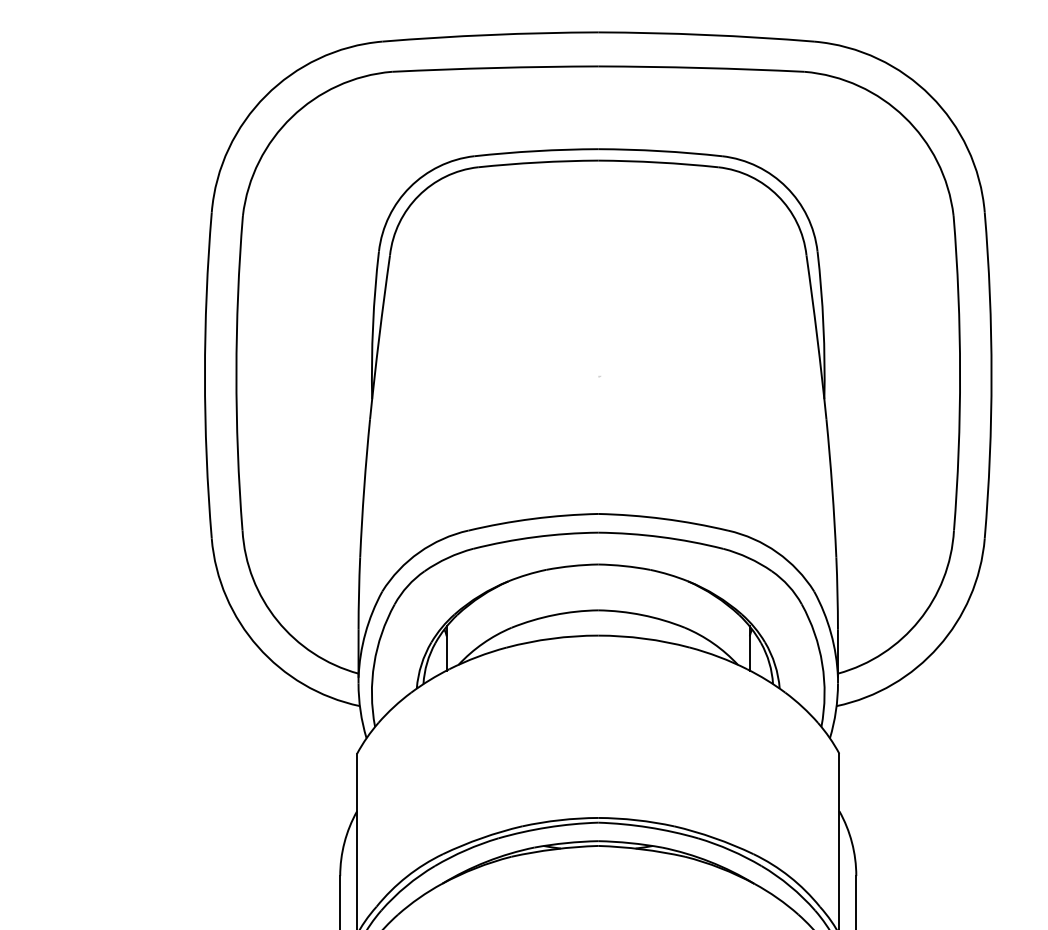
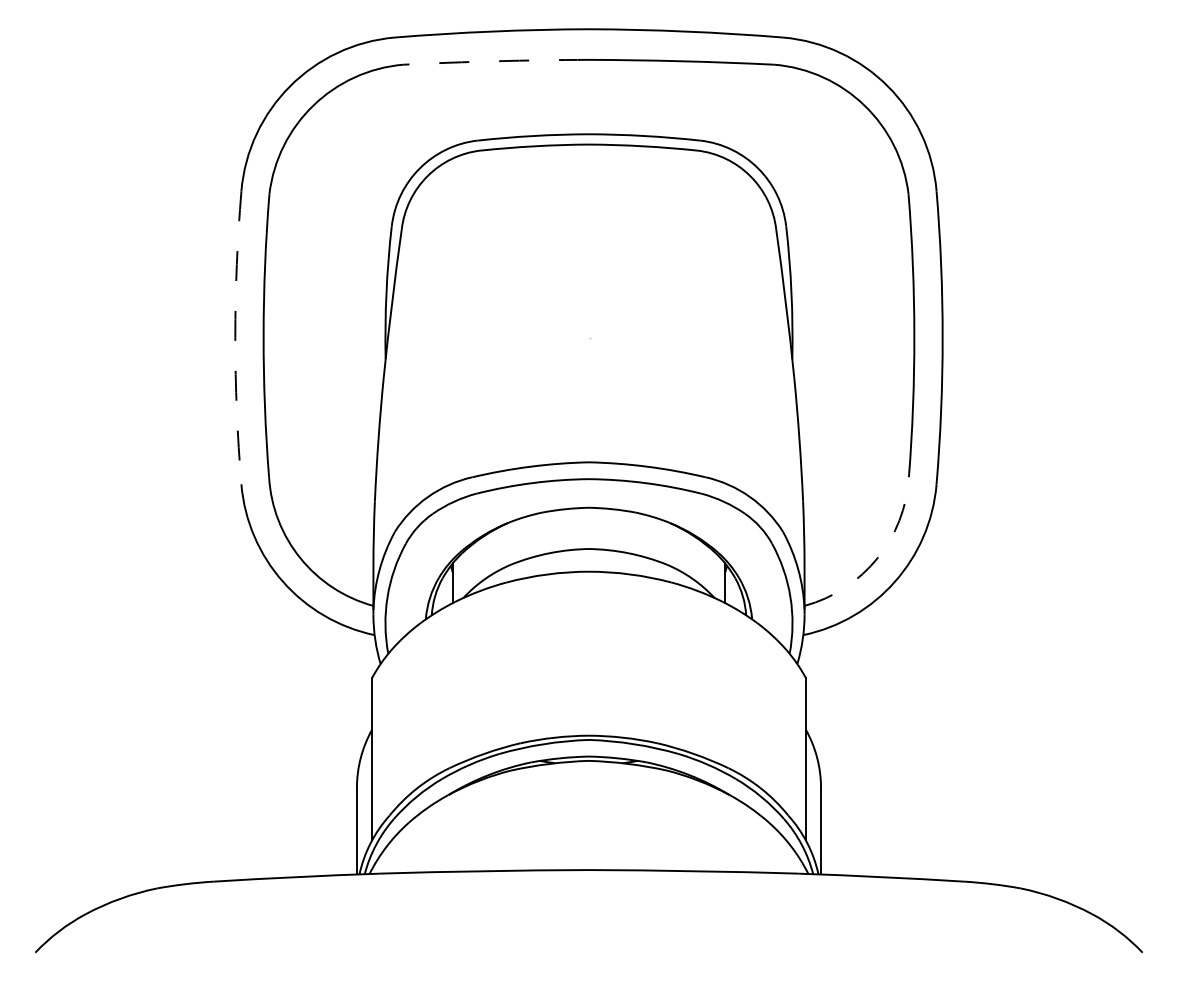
arc: (495, 68) -> (496, 61), solid -> dashed
arc: (205, 375) -> (235, 337), solid -> dashed
arc: (919, 620) -> (877, 558), solid -> dashed

